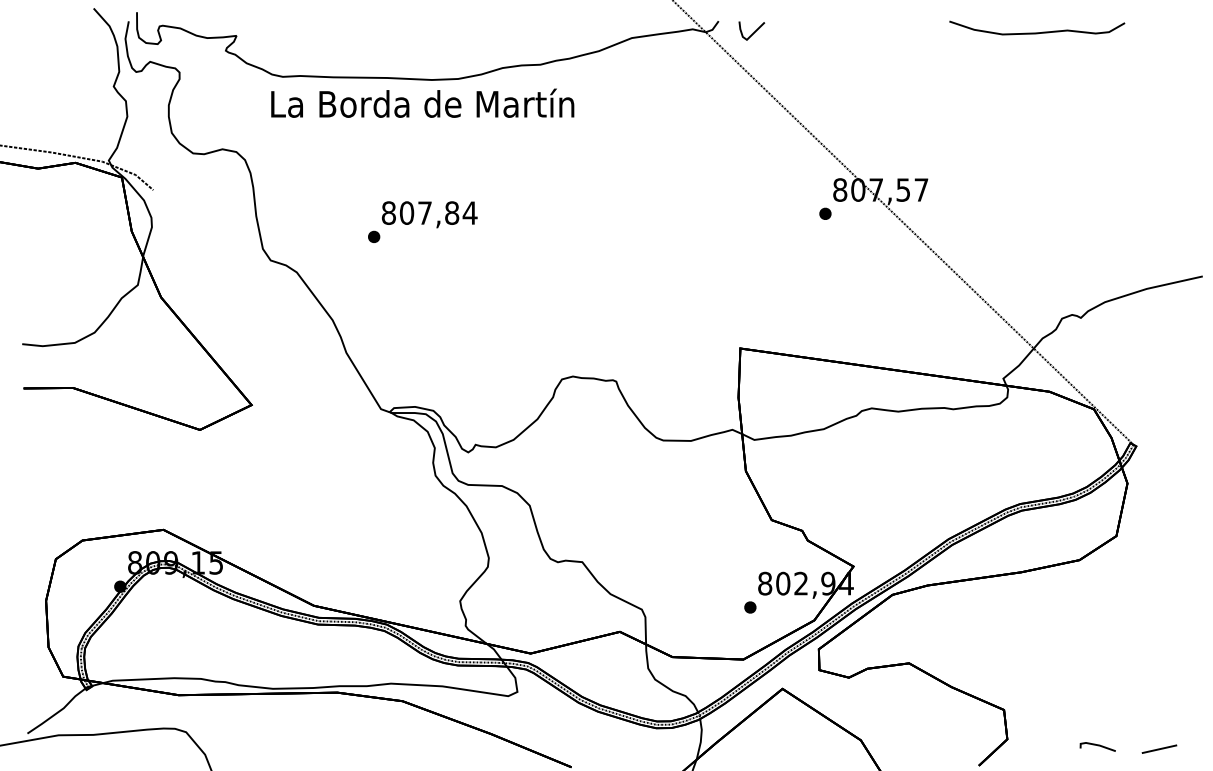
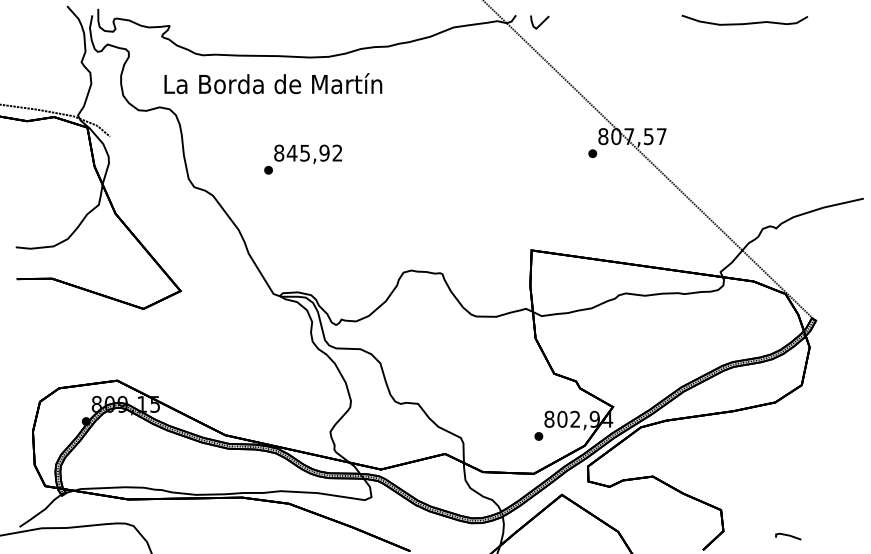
text: (422, 102) -> (273, 83), moved
text: (438, 212) -> (314, 152), 807,84 -> 845,92
line: (1159, 748) -> (832, 537), removed

